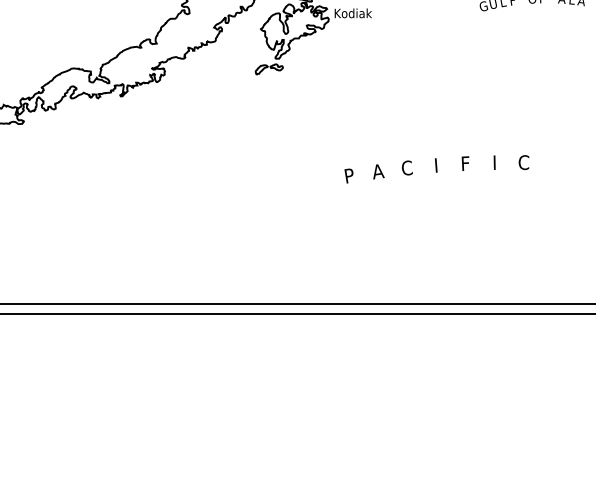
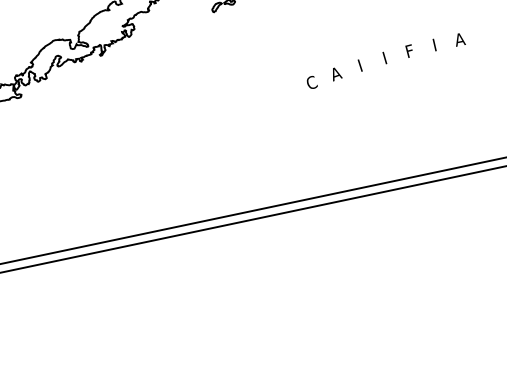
text: (523, 162) -> (459, 39), C -> A
text: (406, 167) -> (359, 65), C -> I
text: (349, 175) -> (311, 82), P -> C

